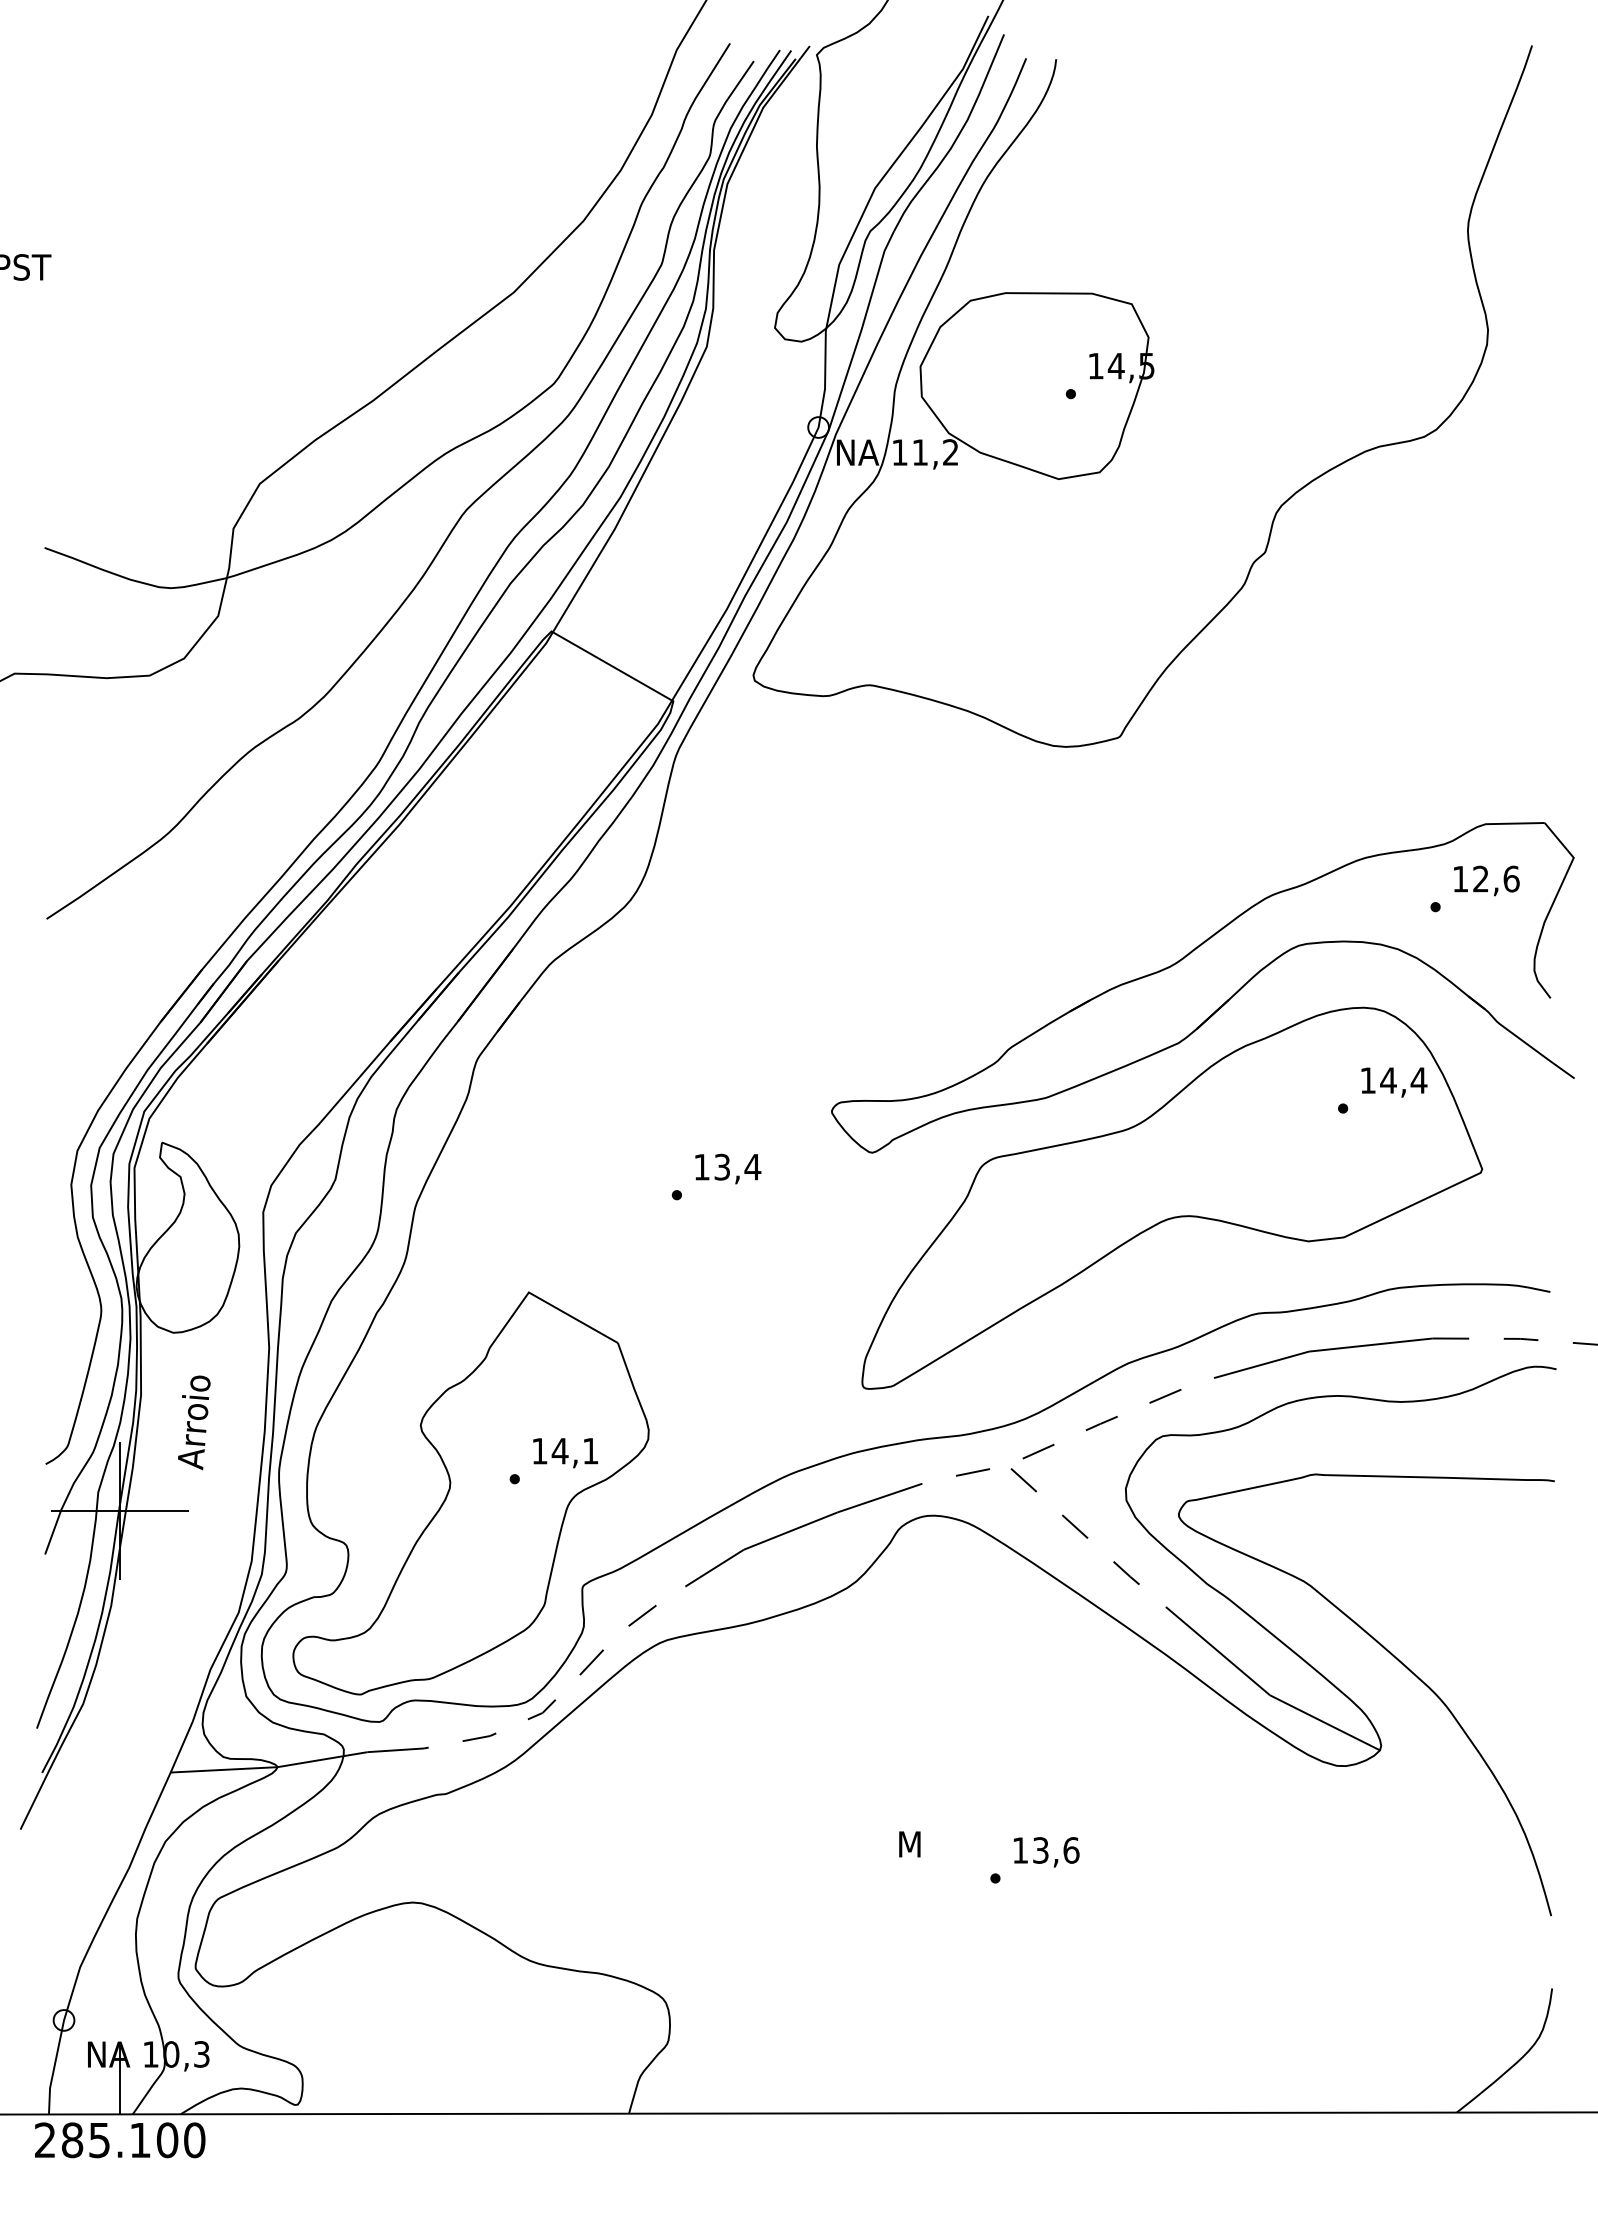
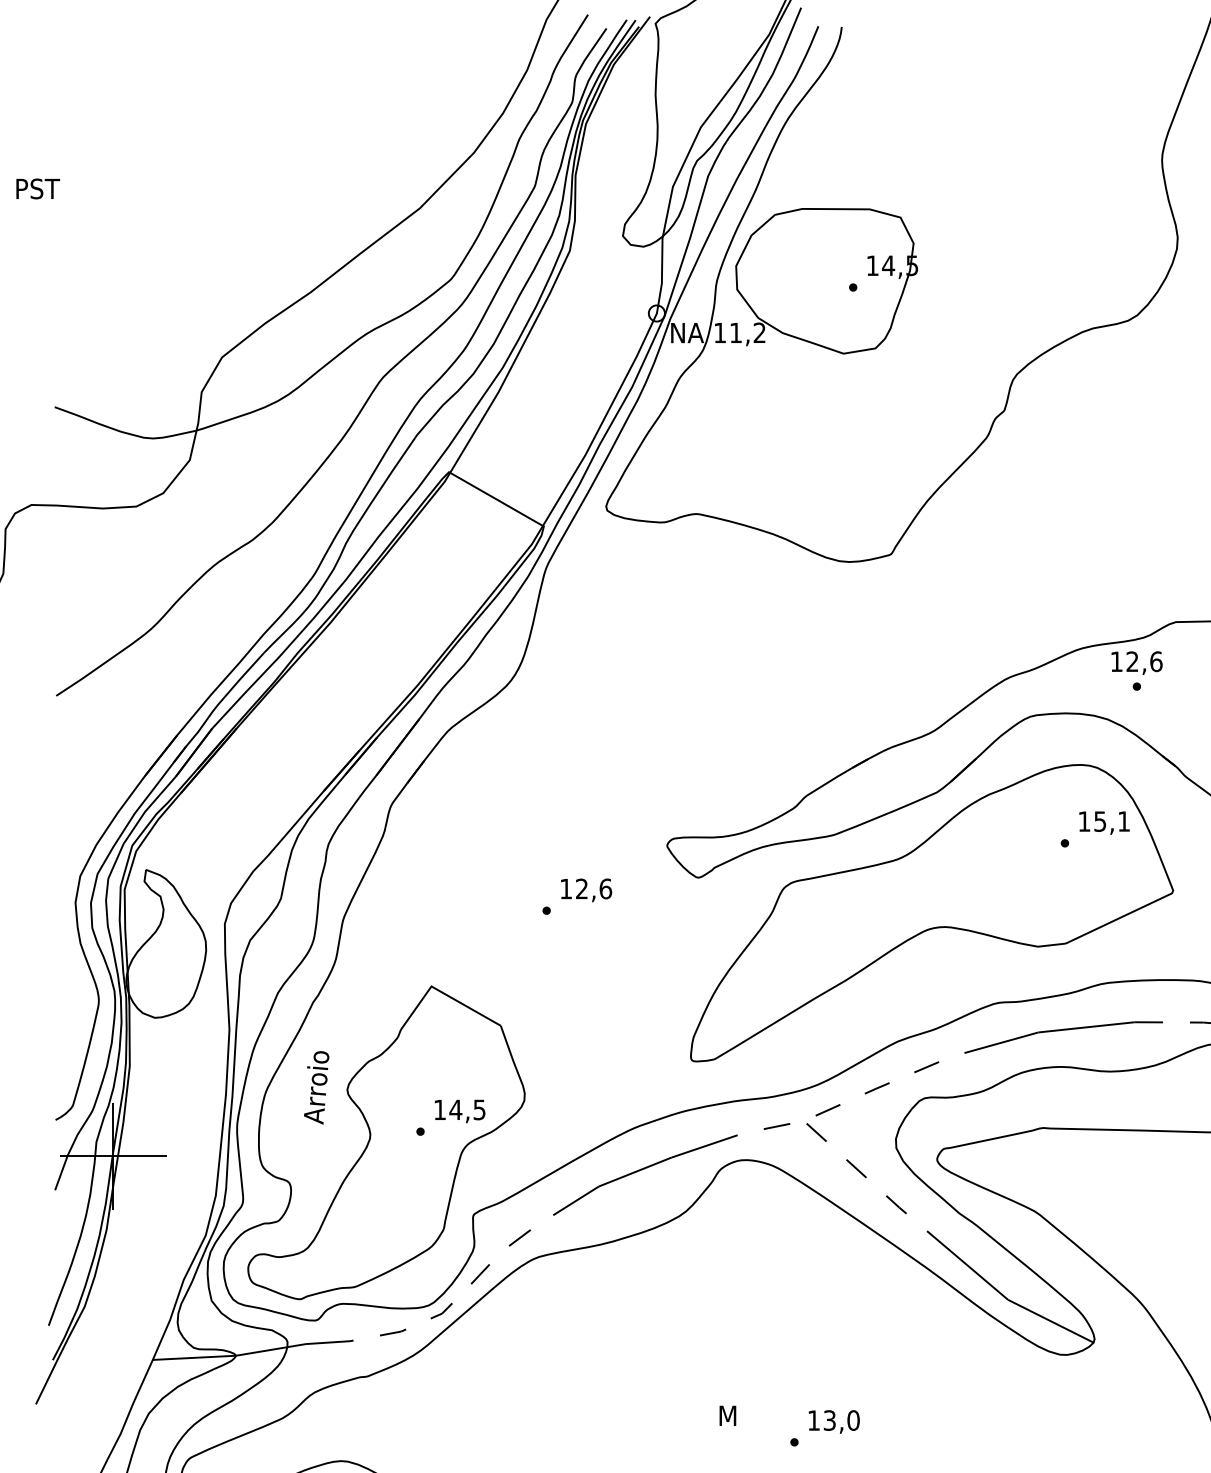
text: (1486, 880) -> (1136, 662), moved
text: (1403, 1080) -> (1111, 821), 14,4 -> 15,1
text: (737, 1166) -> (593, 888), 13,4 -> 12,6
text: (194, 1422) -> (316, 1087), moved
text: (590, 1451) -> (479, 1110), 14,1 -> 14,5
text: (1071, 1850) -> (853, 1420), 13,6 -> 13,0

